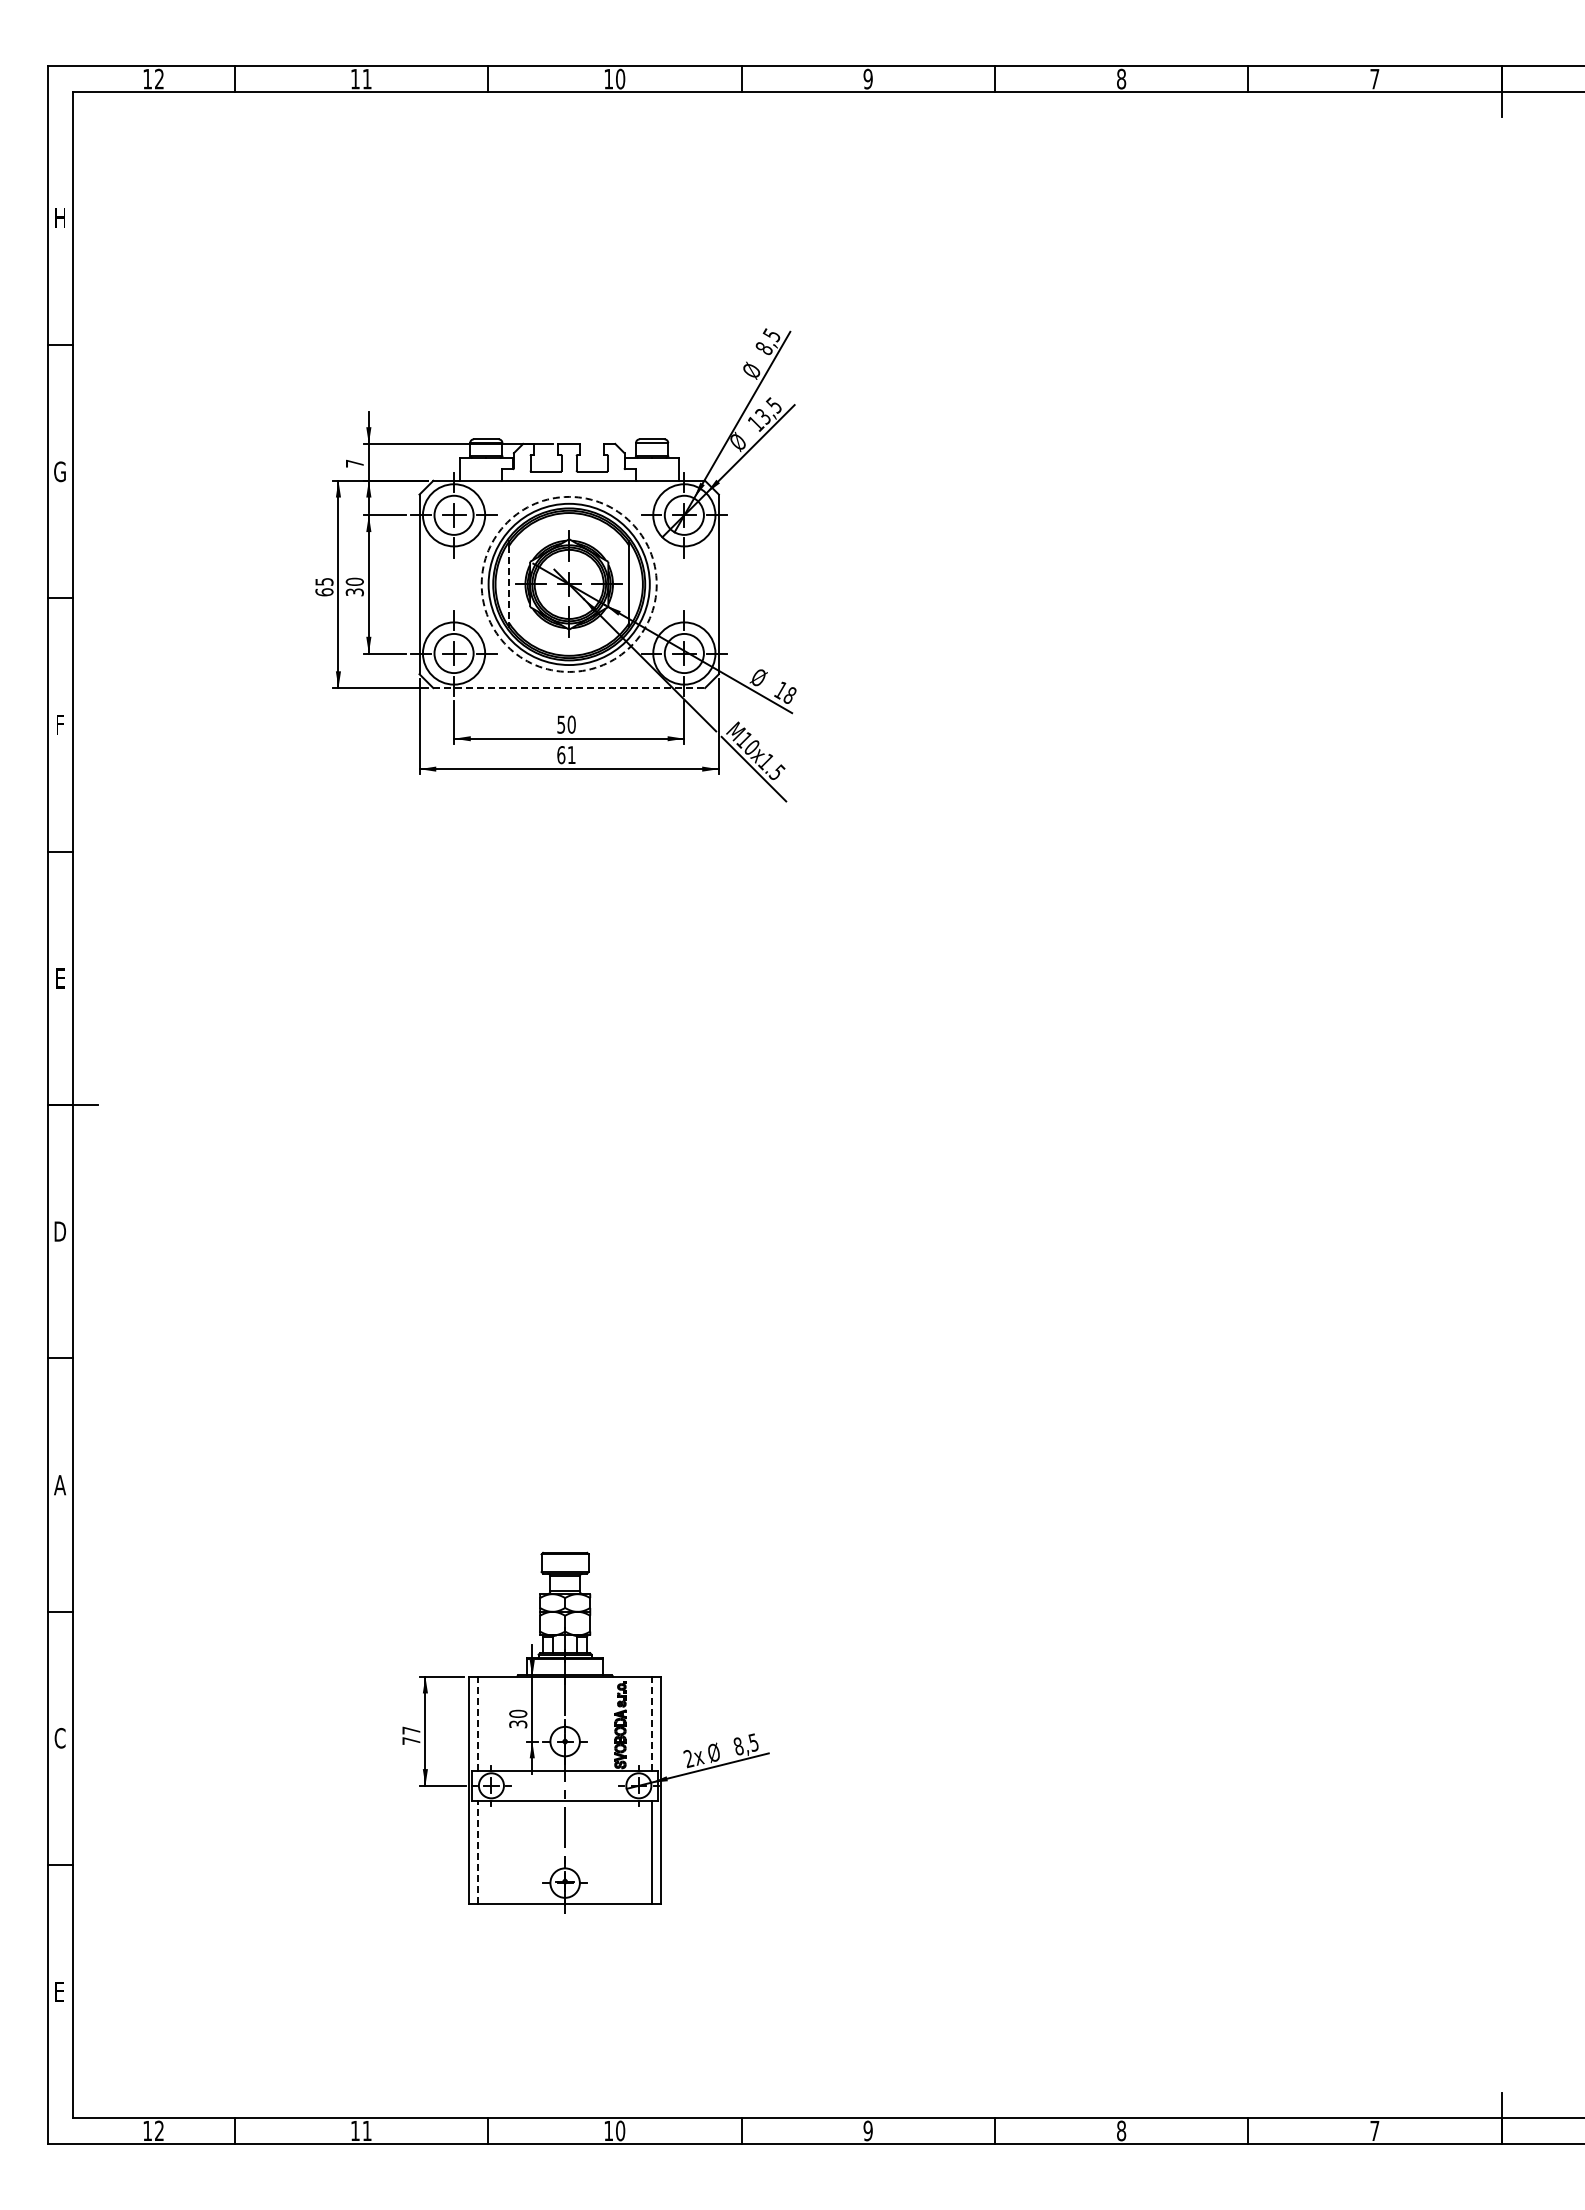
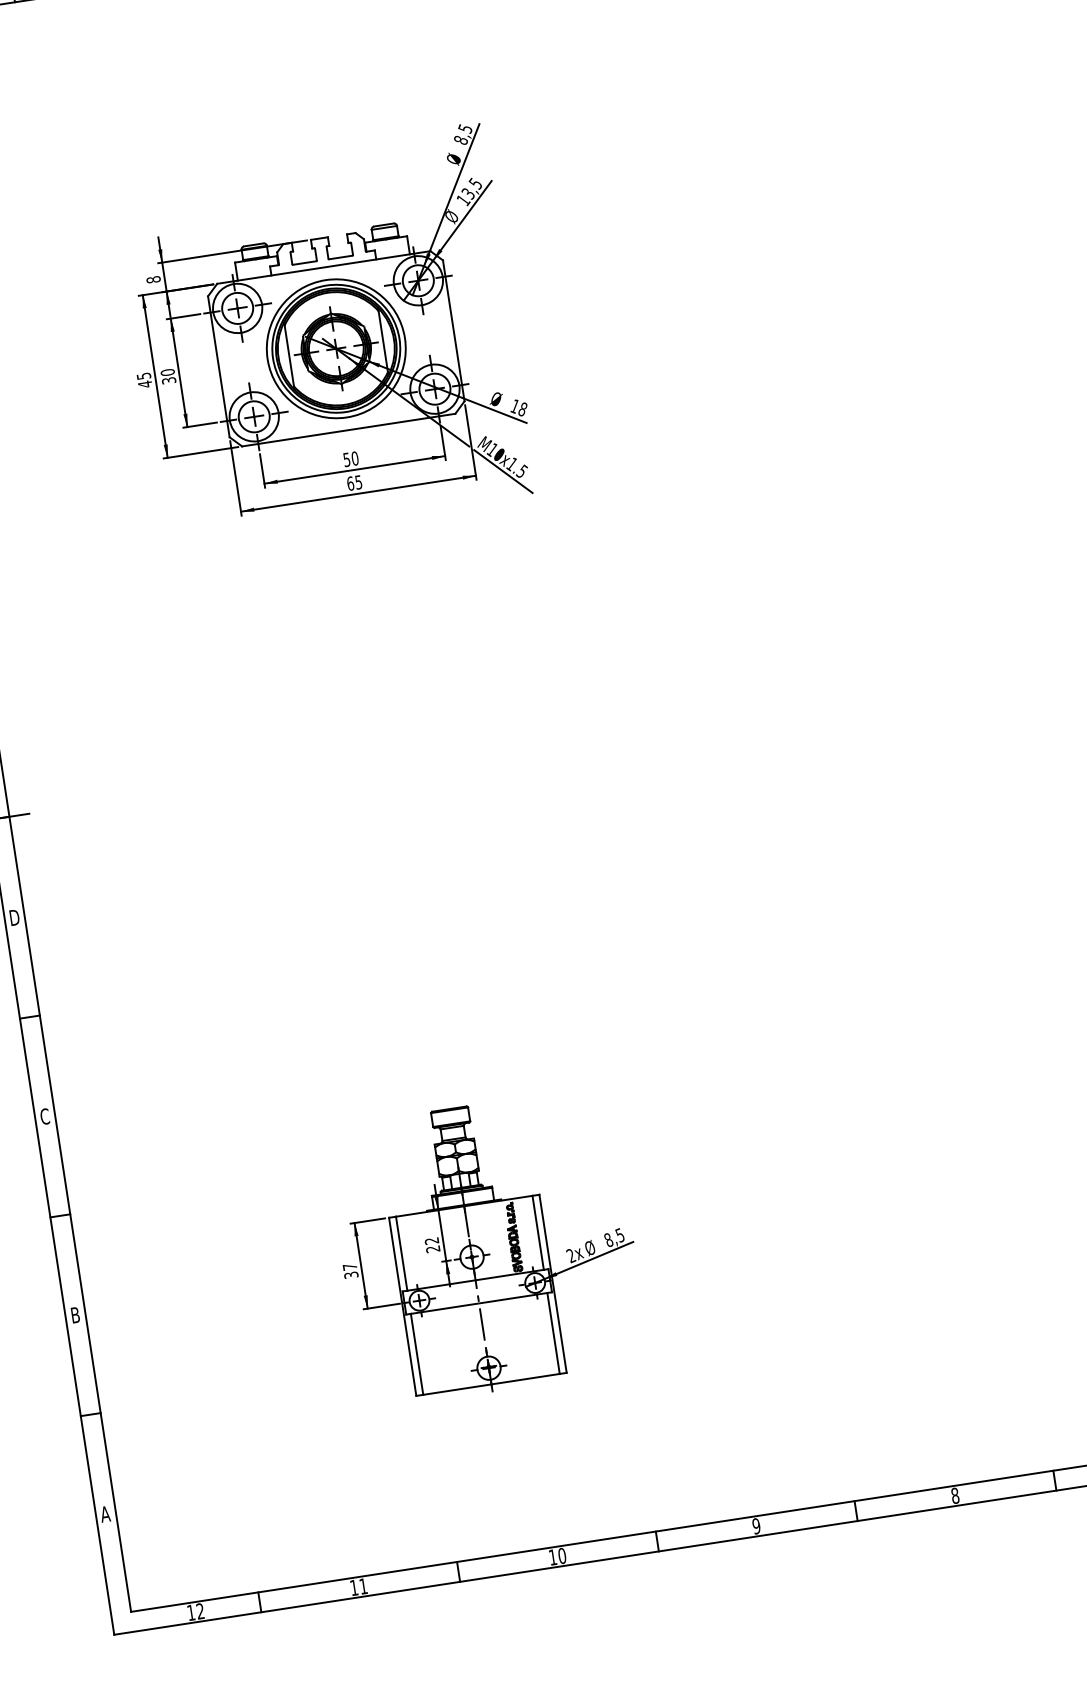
text: (354, 463) -> (153, 279), 7 -> 8
circle: (568, 583) -> (335, 348), dashed -> solid
line: (509, 584) -> (289, 356), dashed -> solid
text: (324, 592) -> (145, 384), 65 -> 45
line: (569, 688) -> (349, 430), dashed -> solid
text: (571, 755) -> (358, 482), 61 -> 65
text: (60, 1484) -> (45, 1116), A -> C
text: (518, 1718) -> (432, 1244), 30 -> 22
line: (478, 1723) -> (401, 1253), dashed -> solid
line: (652, 1723) -> (538, 1232), dashed -> solid
text: (59, 1737) -> (74, 1314), C -> B
text: (411, 1740) -> (351, 1274), 77 -> 37
line: (478, 1852) -> (417, 1354), dashed -> solid
text: (59, 1991) -> (105, 1513), E -> A

